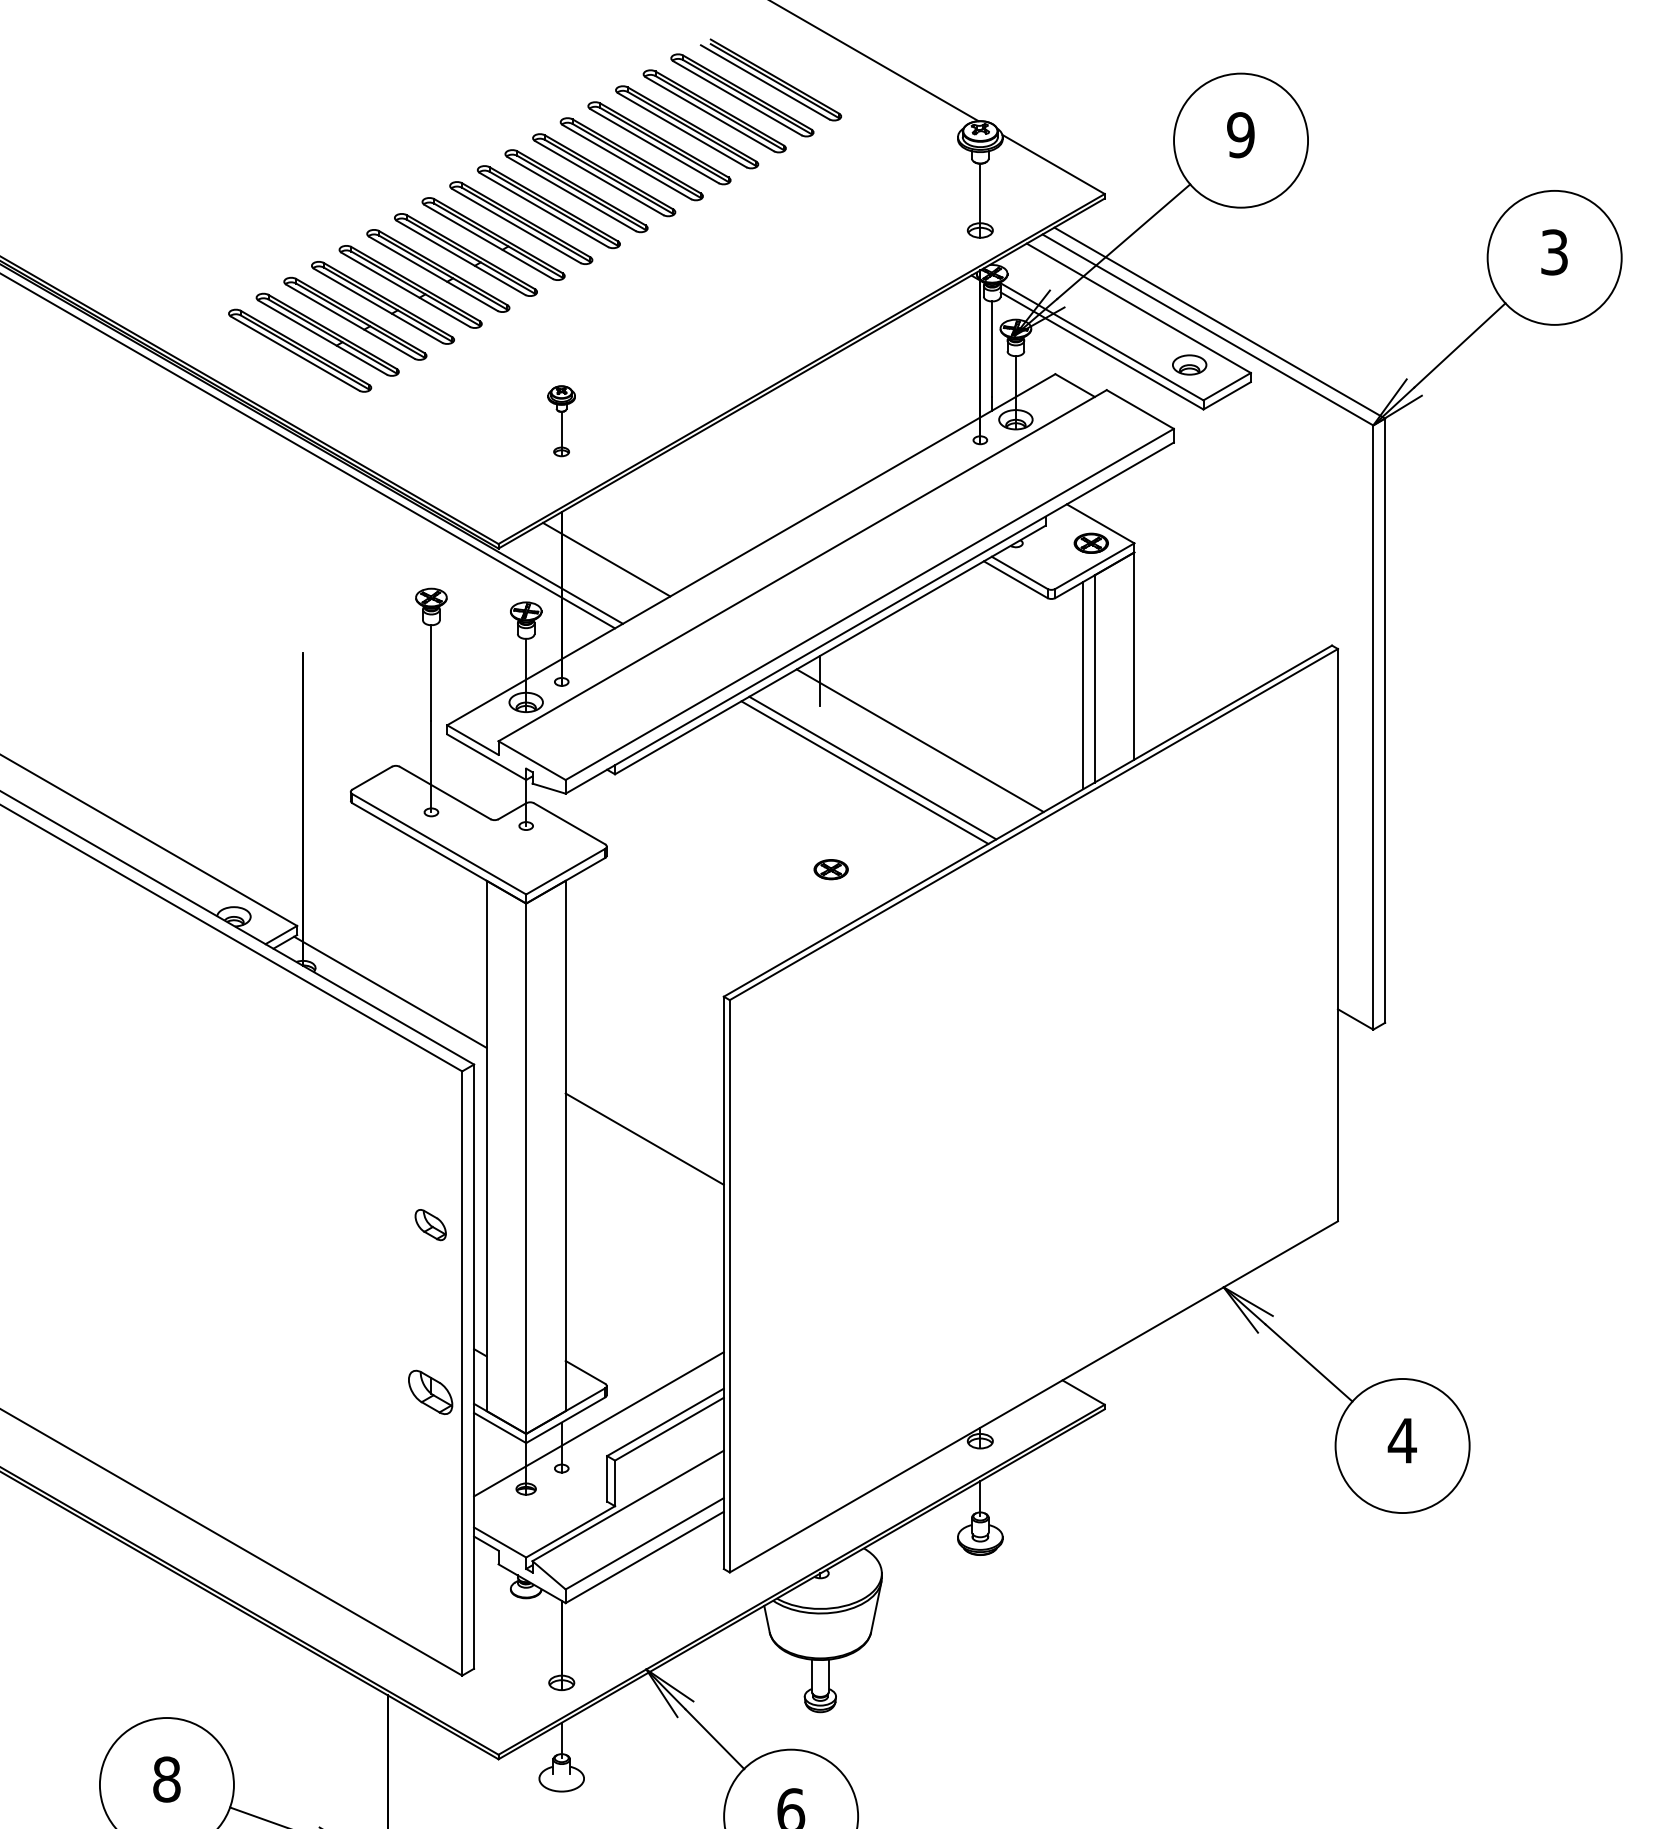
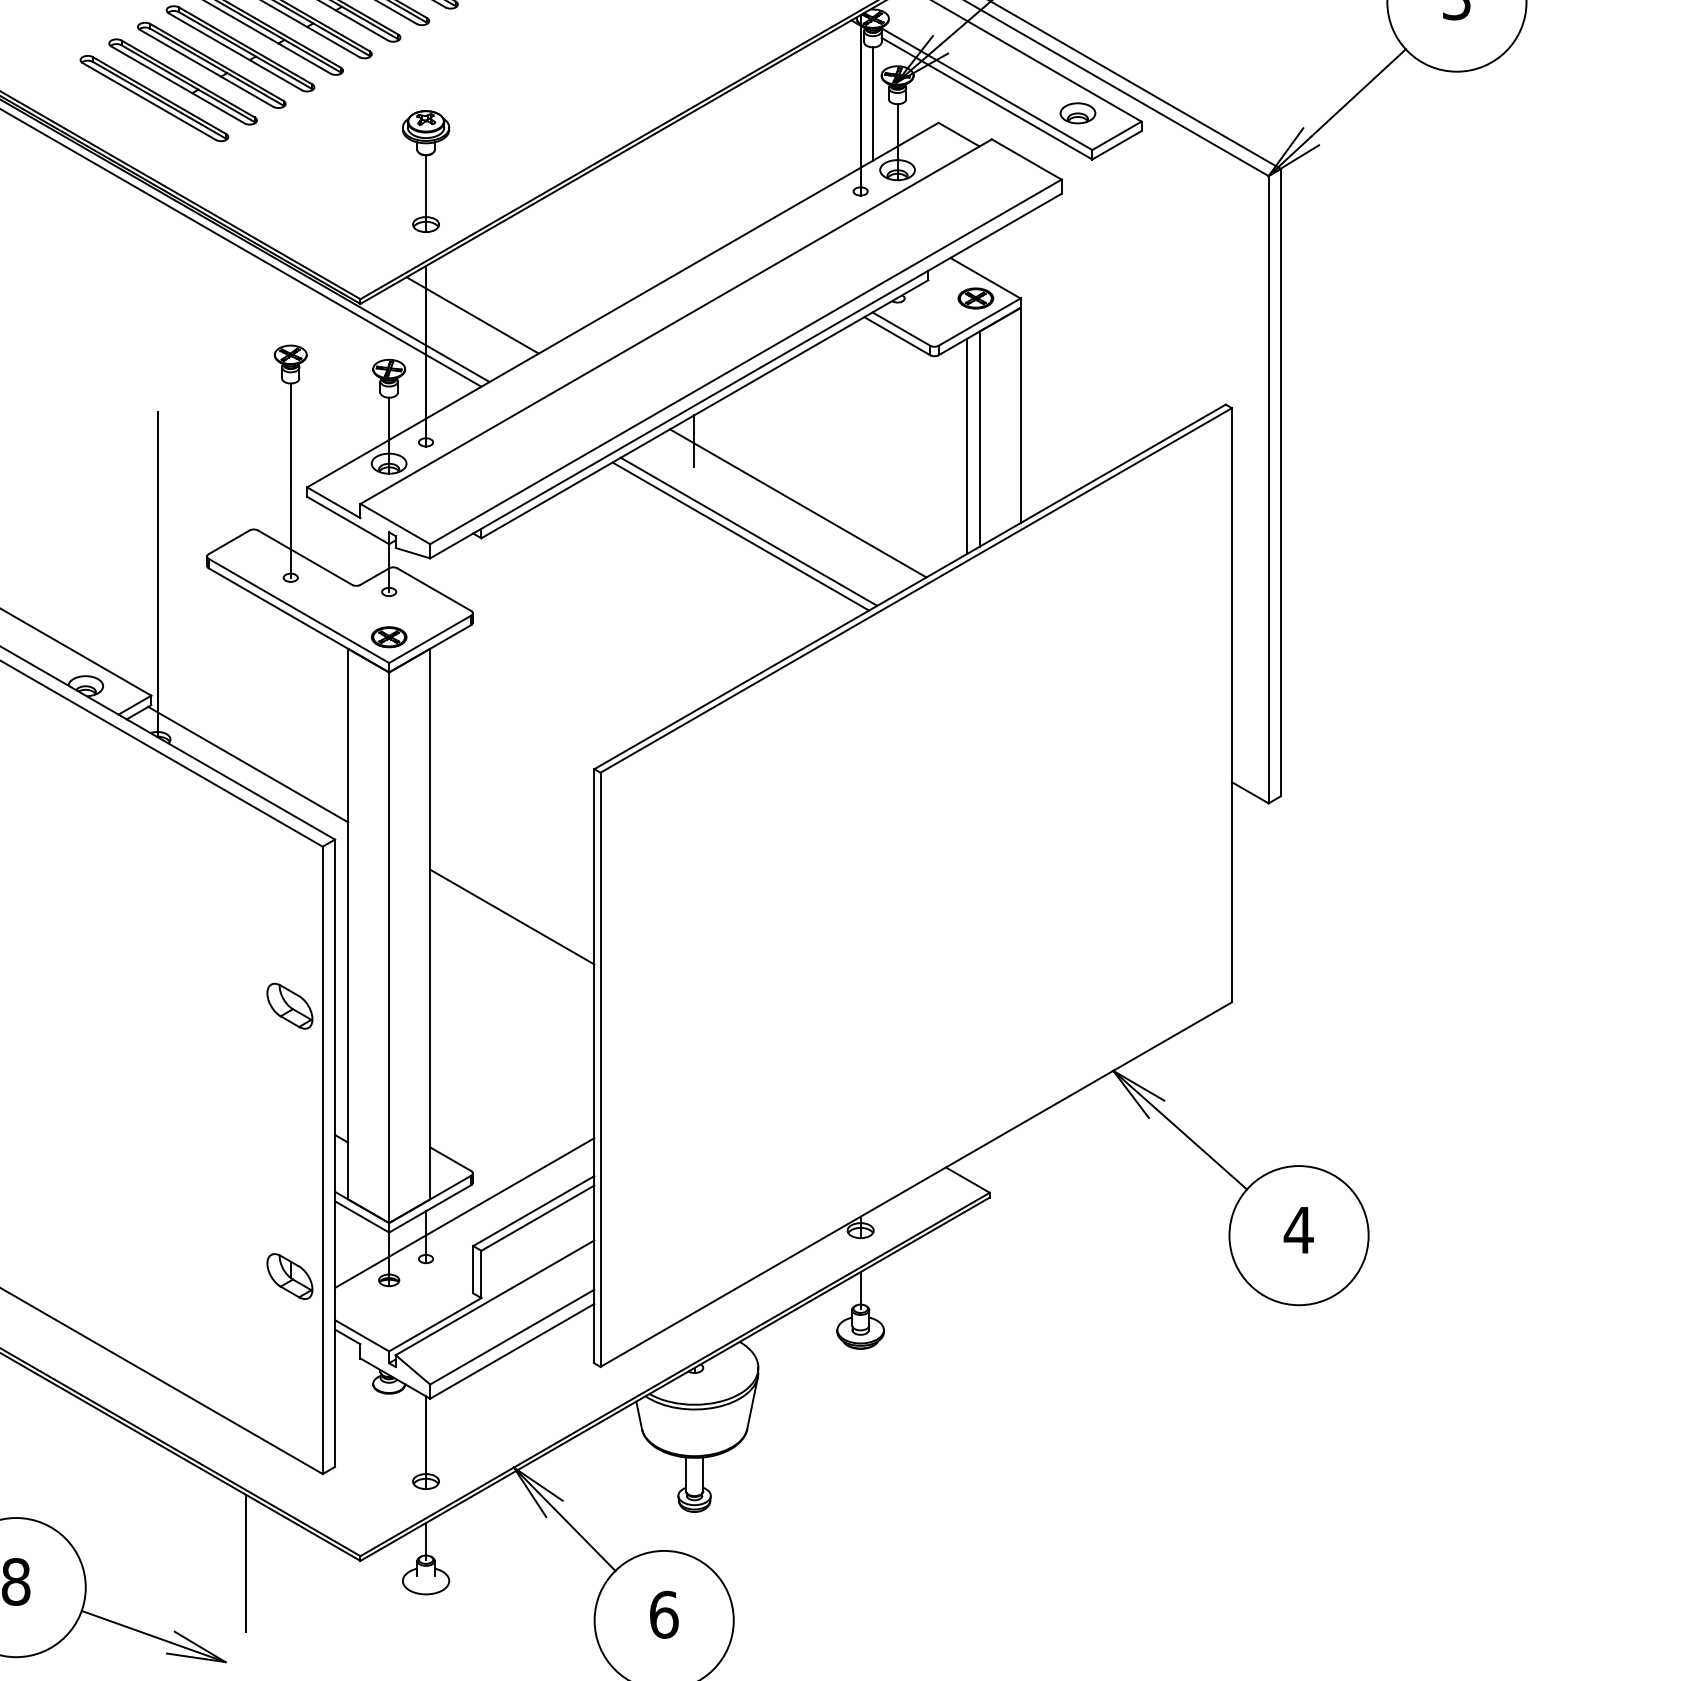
part: (561, 421) -> (425, 171), size x1.67
part: (830, 869) -> (388, 637), moved
part: (430, 1224) -> (289, 1005), size x1.43
part: (430, 1391) -> (289, 1275), moved

